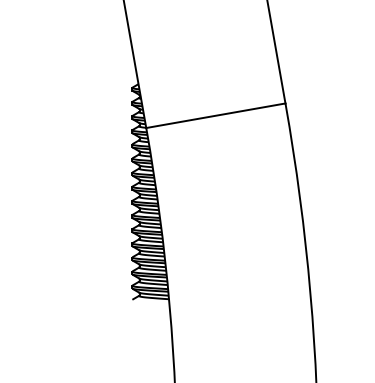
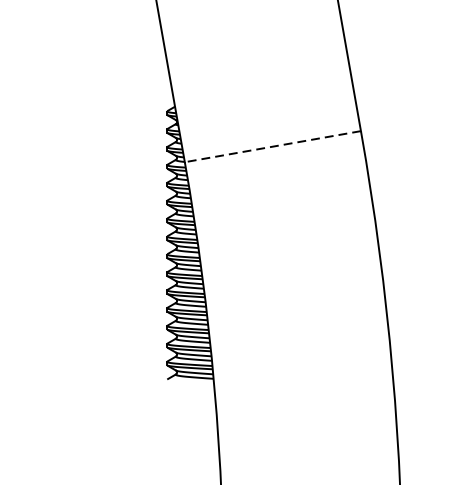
line: (215, 115) -> (272, 146), solid -> dashed

